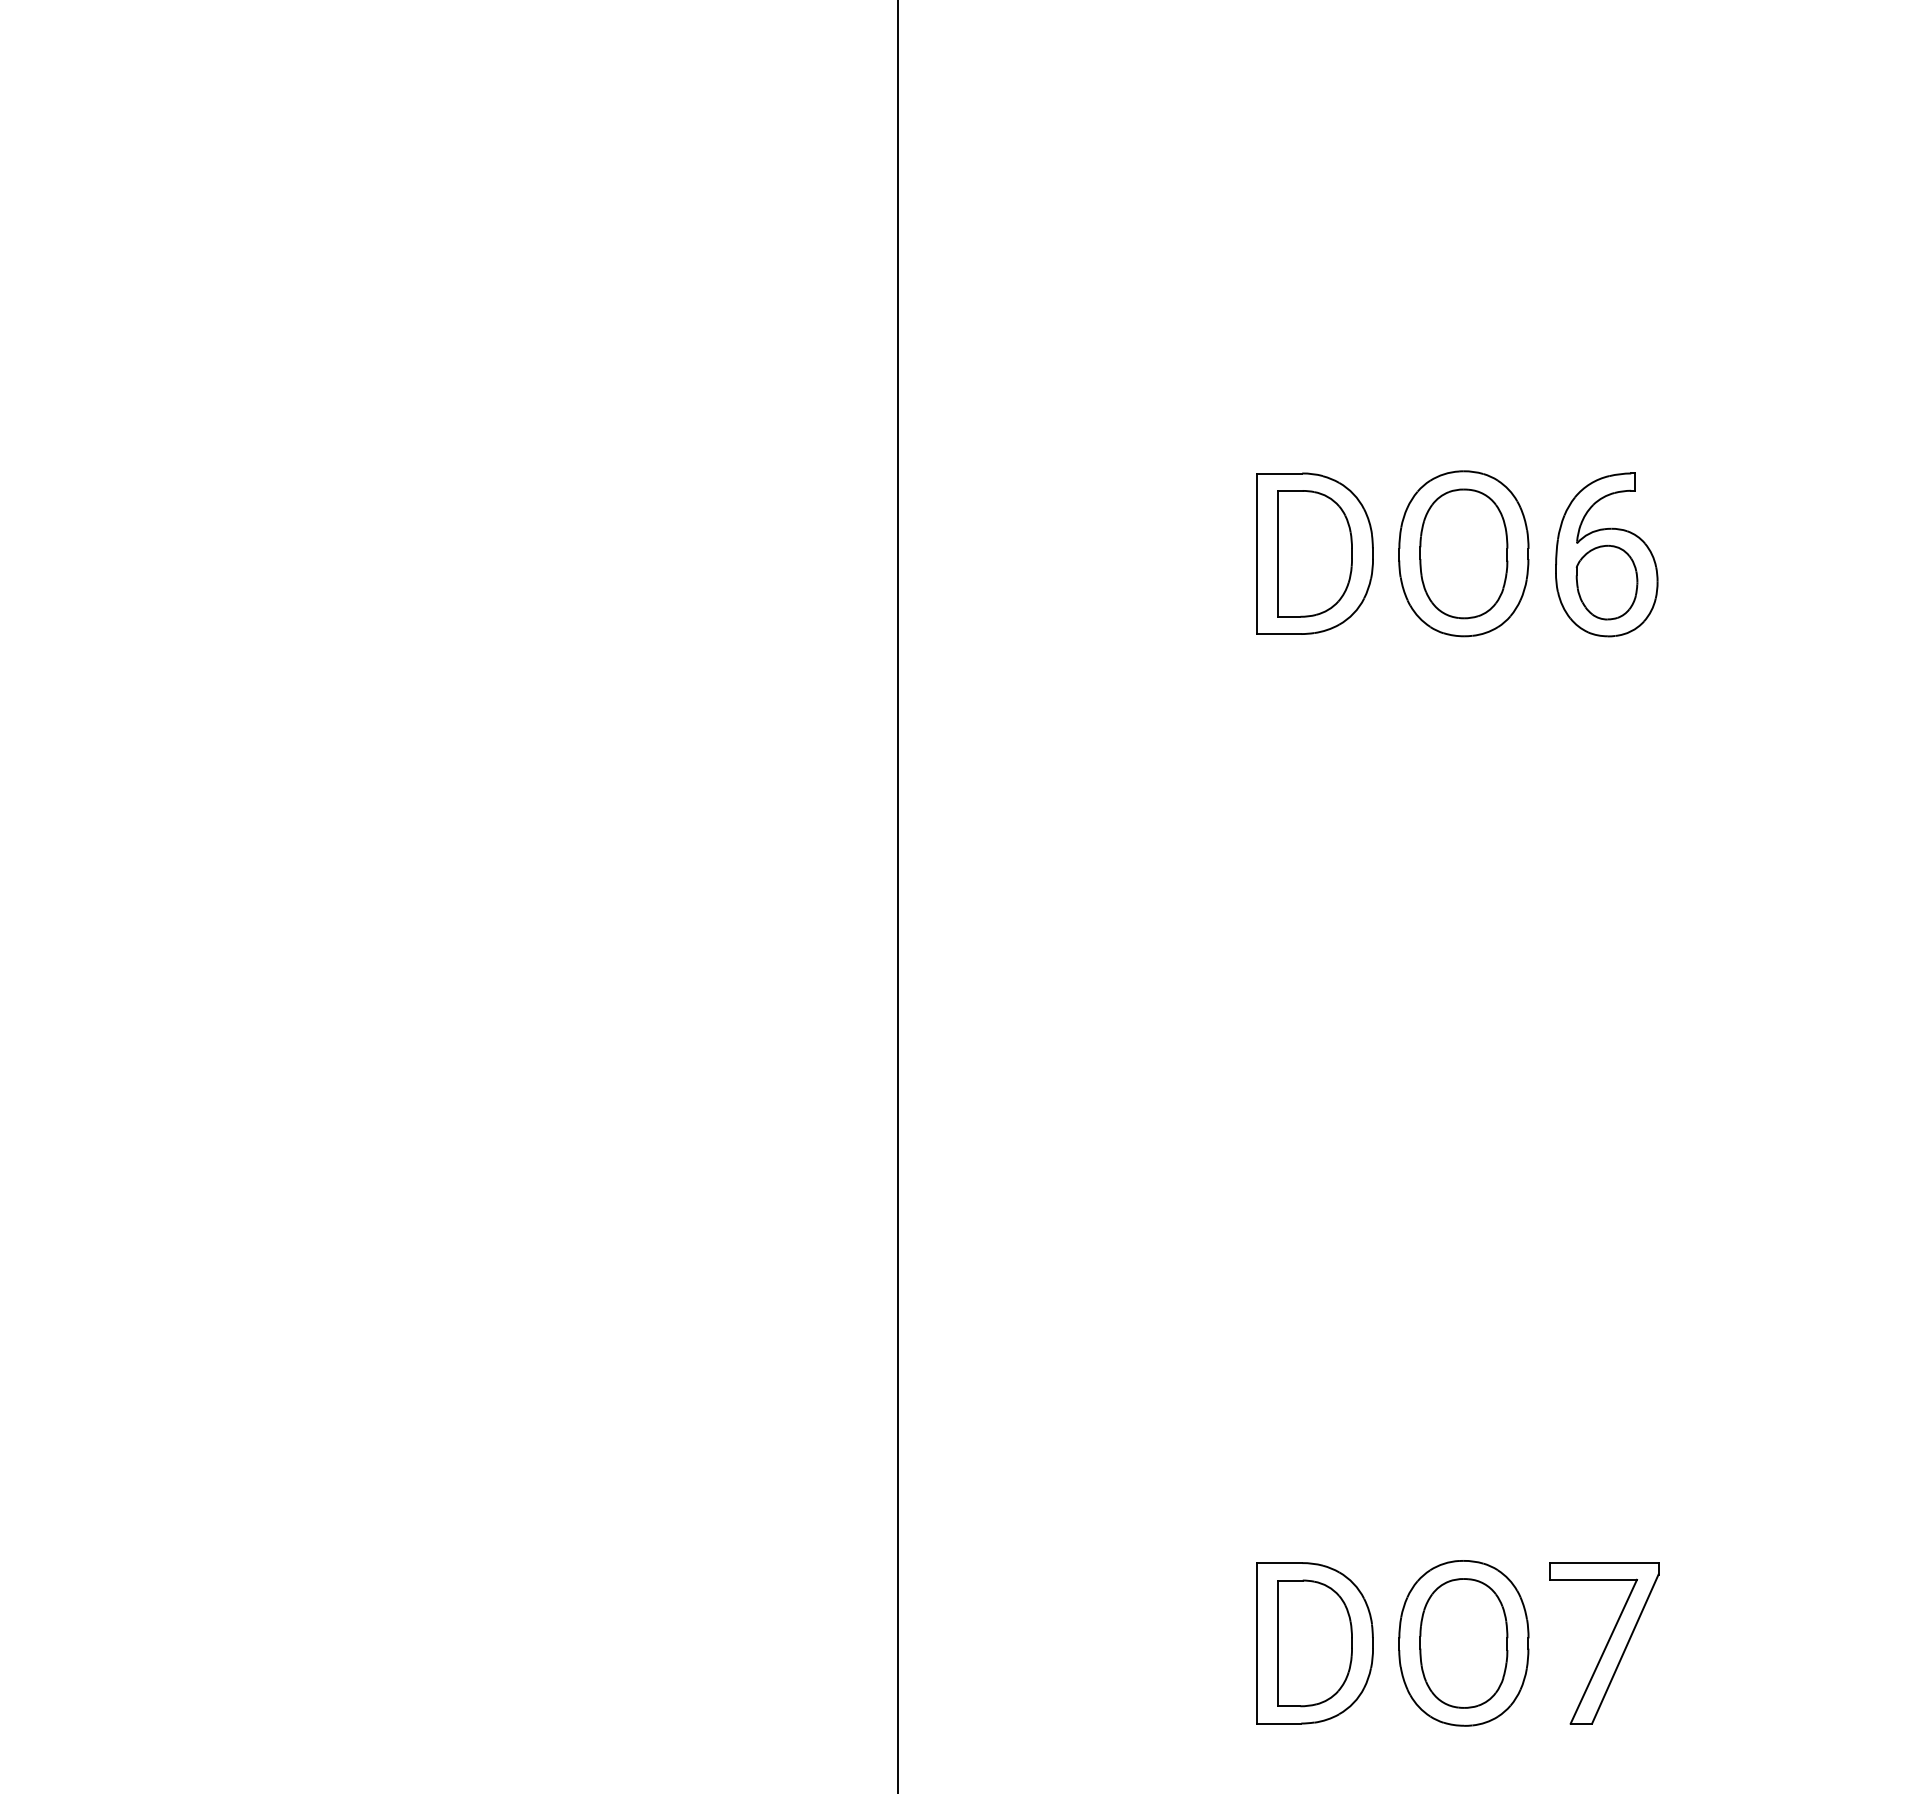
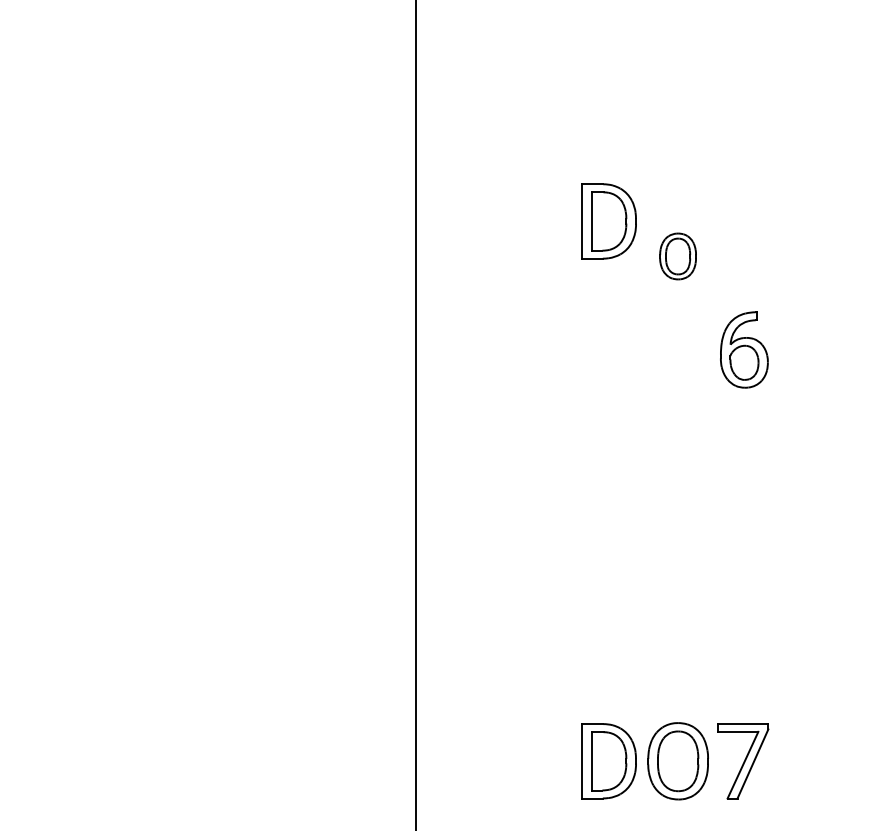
part: (1313, 553) -> (608, 221), moved
part: (1462, 553) -> (677, 256), size x0.6
part: (1607, 553) -> (744, 349), moved

